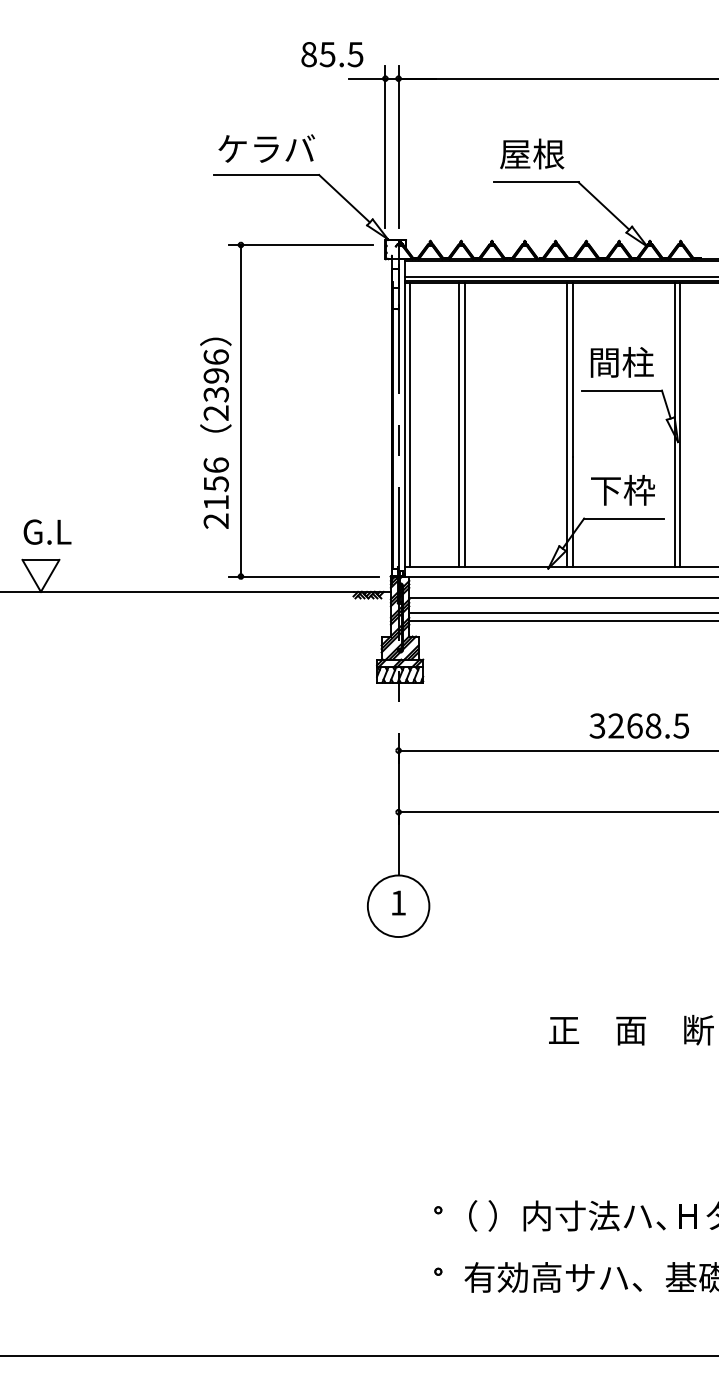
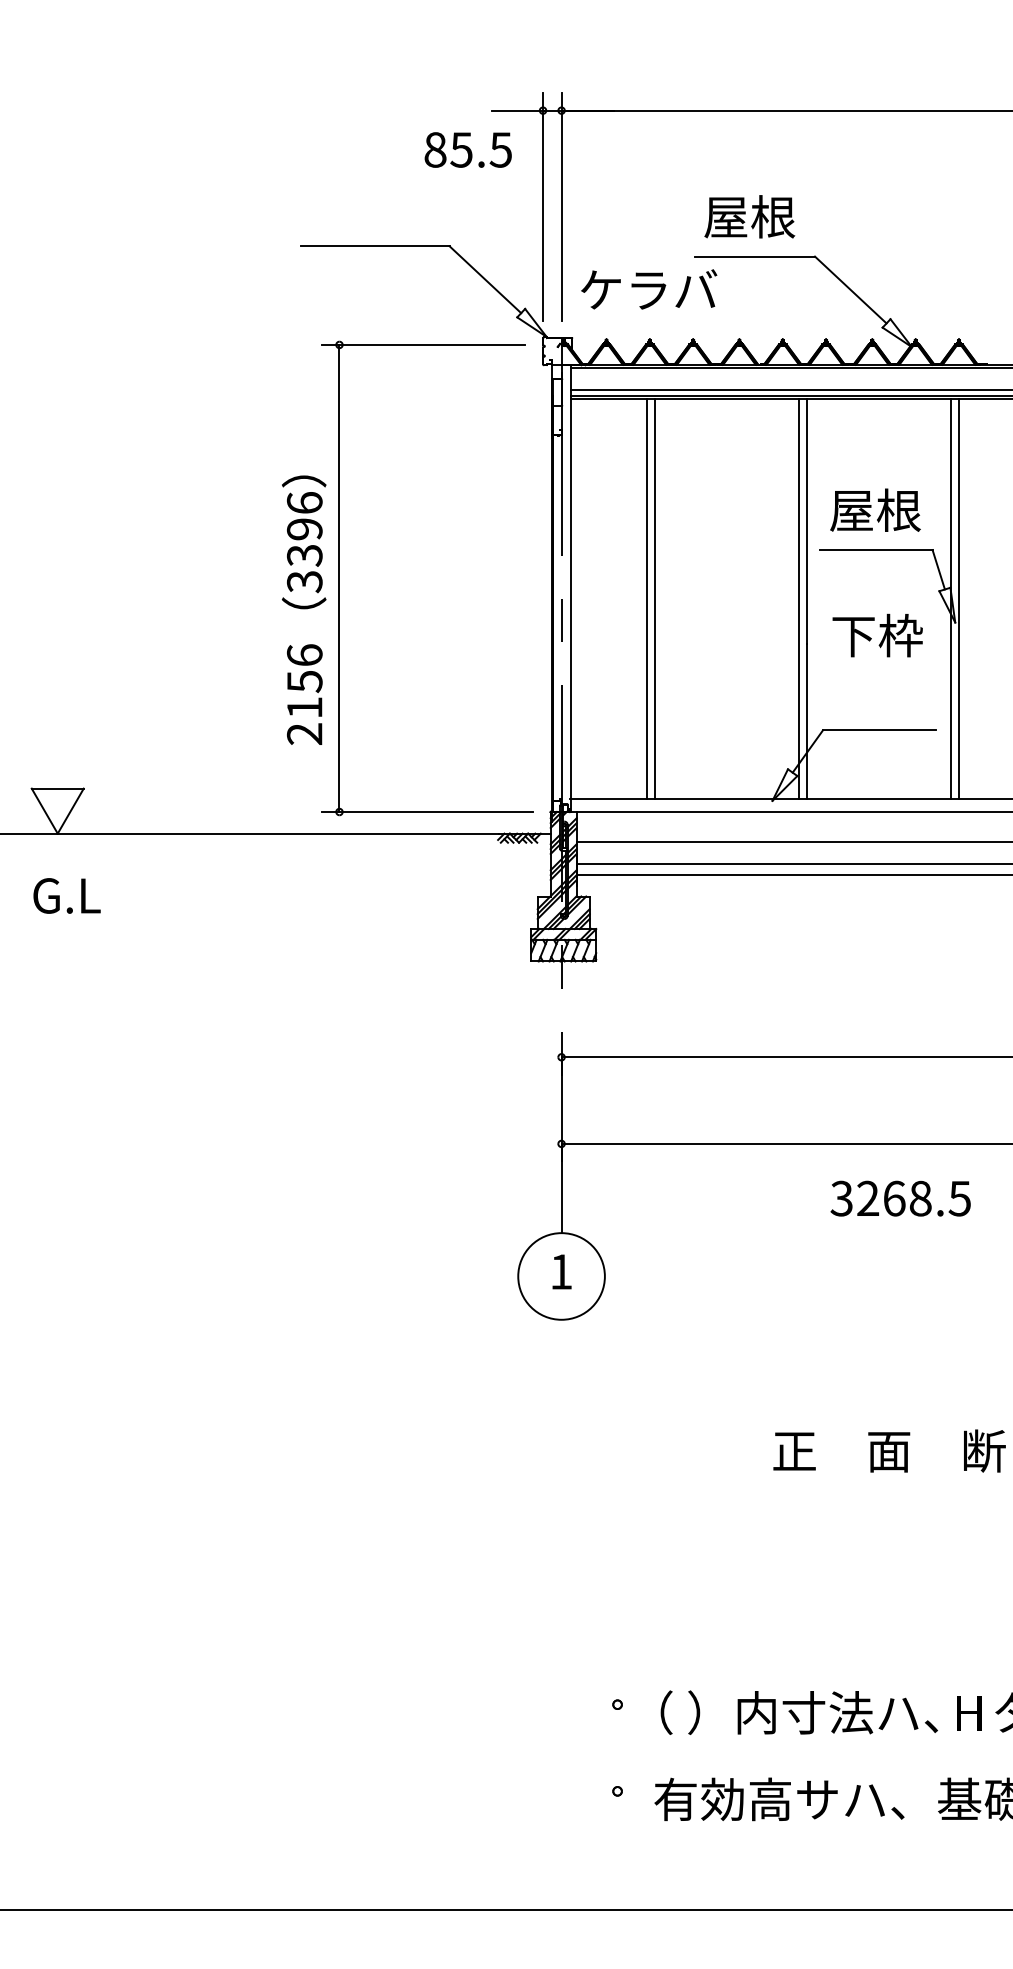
text: (332, 54) -> (468, 149), moved
text: (266, 148) -> (648, 289), moved
text: (621, 362) -> (875, 510), 間柱 -> 屋根
text: (216, 413) -> (305, 582), 2396 -> 3396
line: (409, 425) -> (576, 599), removed
text: (622, 490) -> (876, 635), moved
text: (47, 531) -> (66, 895), moved
text: (638, 725) -> (899, 1197), moved

